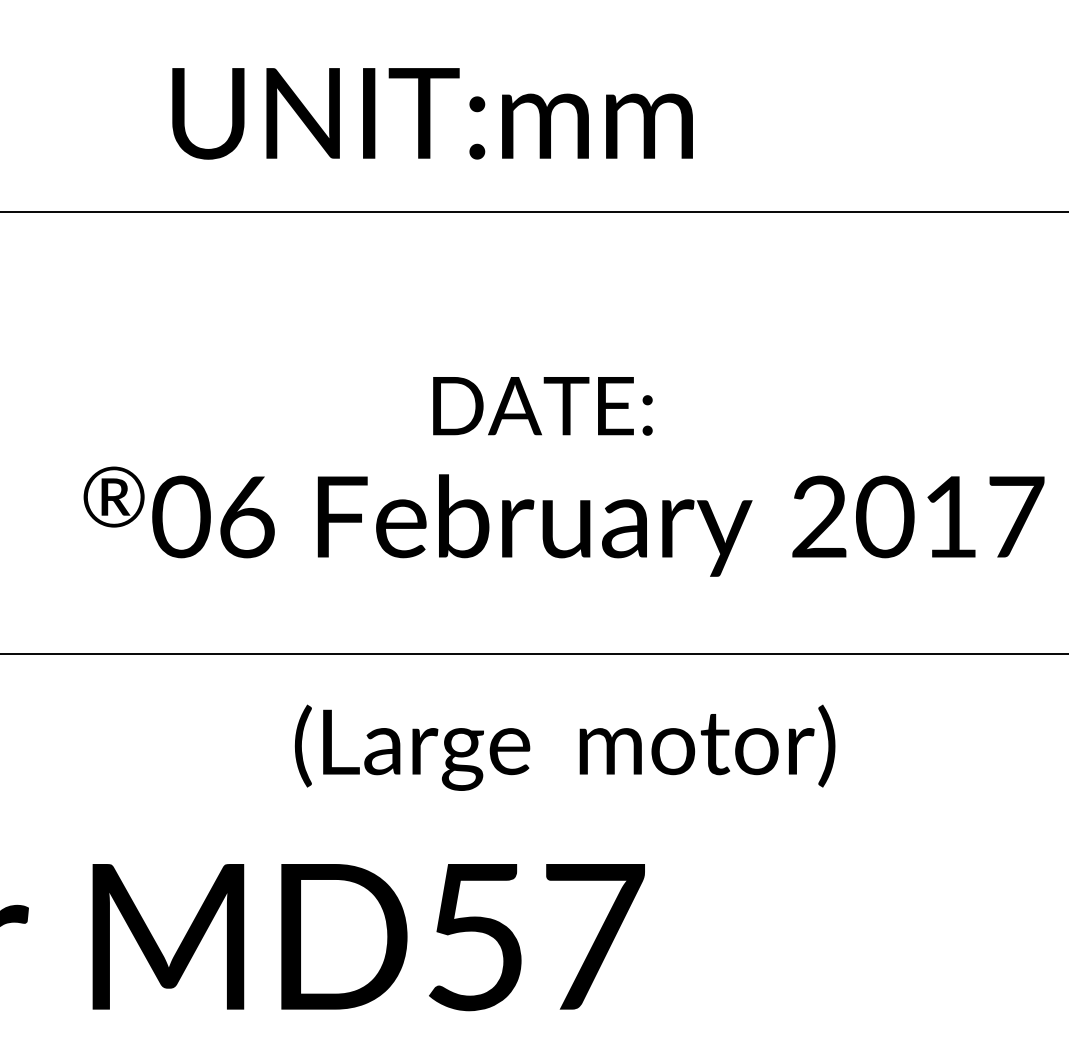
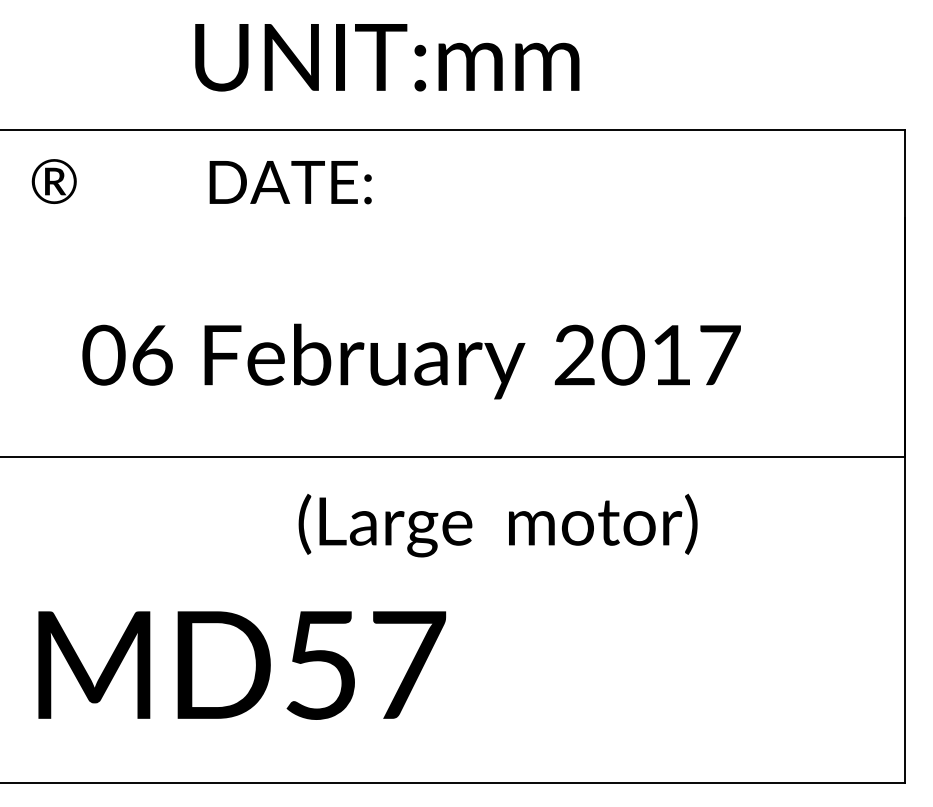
text: (432, 113) -> (387, 57), moved
text: (542, 406) -> (290, 182), moved
text: (113, 496) -> (53, 181), moved
text: (564, 747) -> (497, 525), moved

